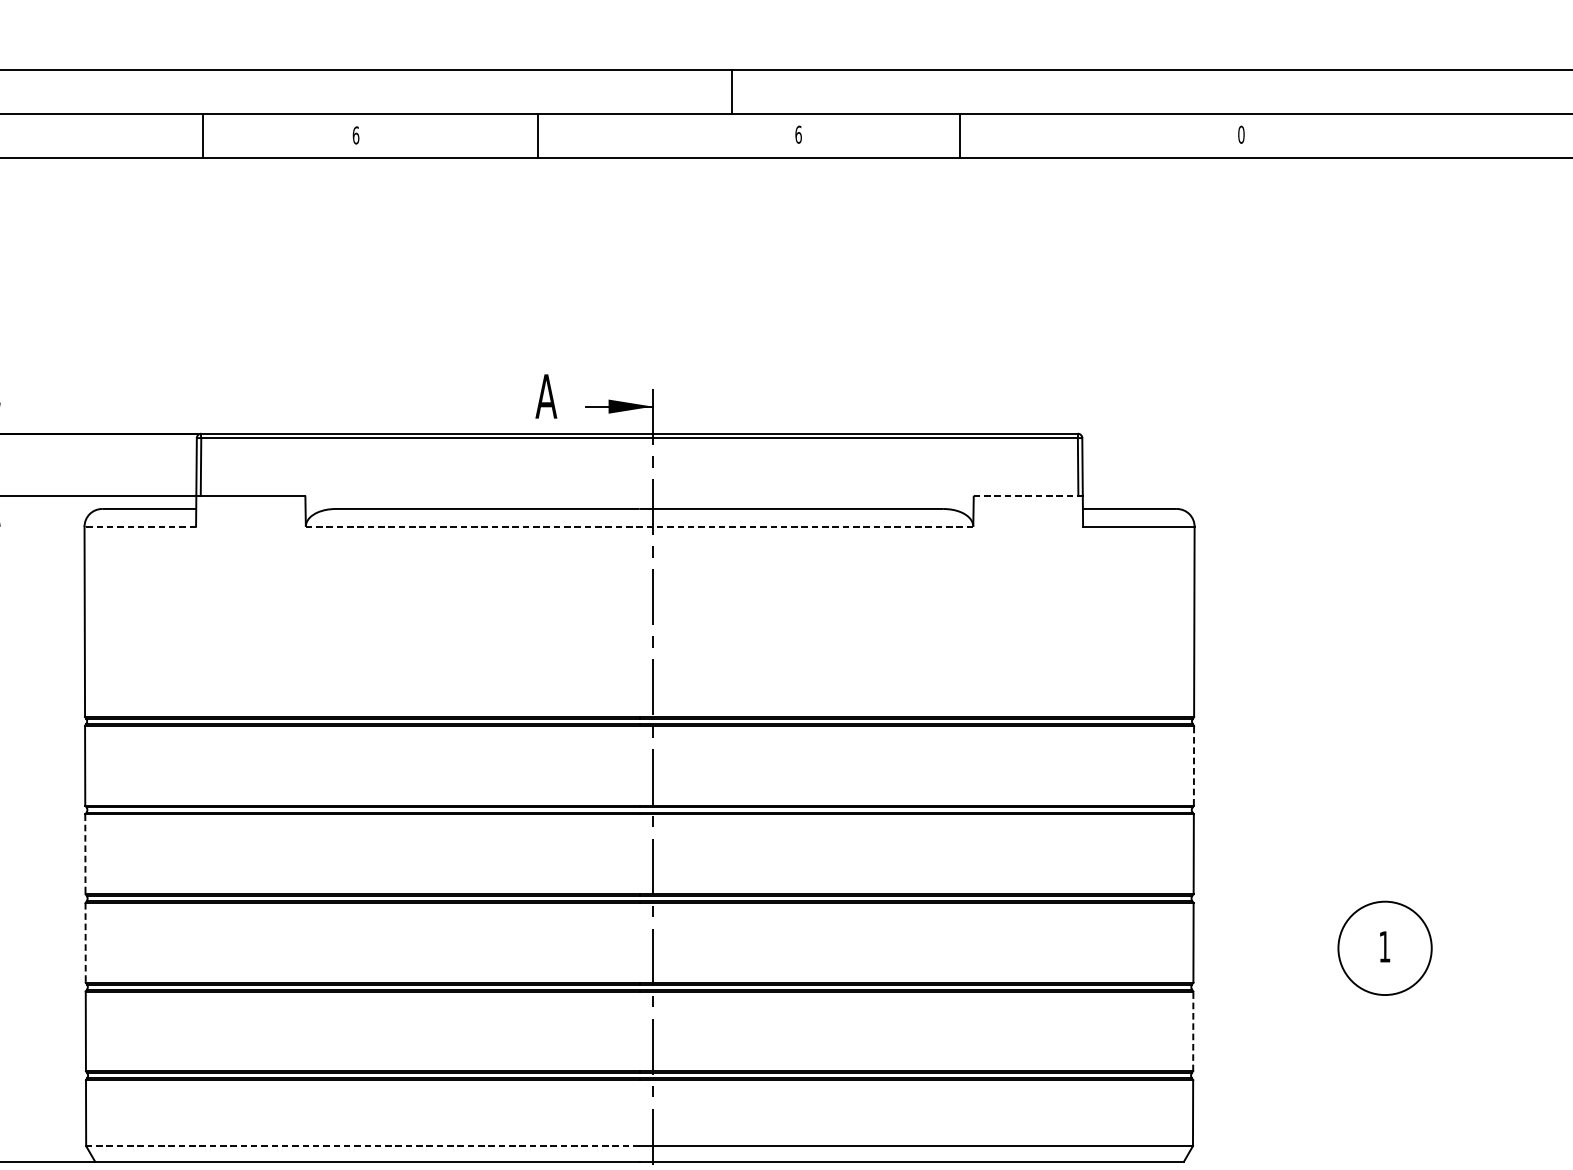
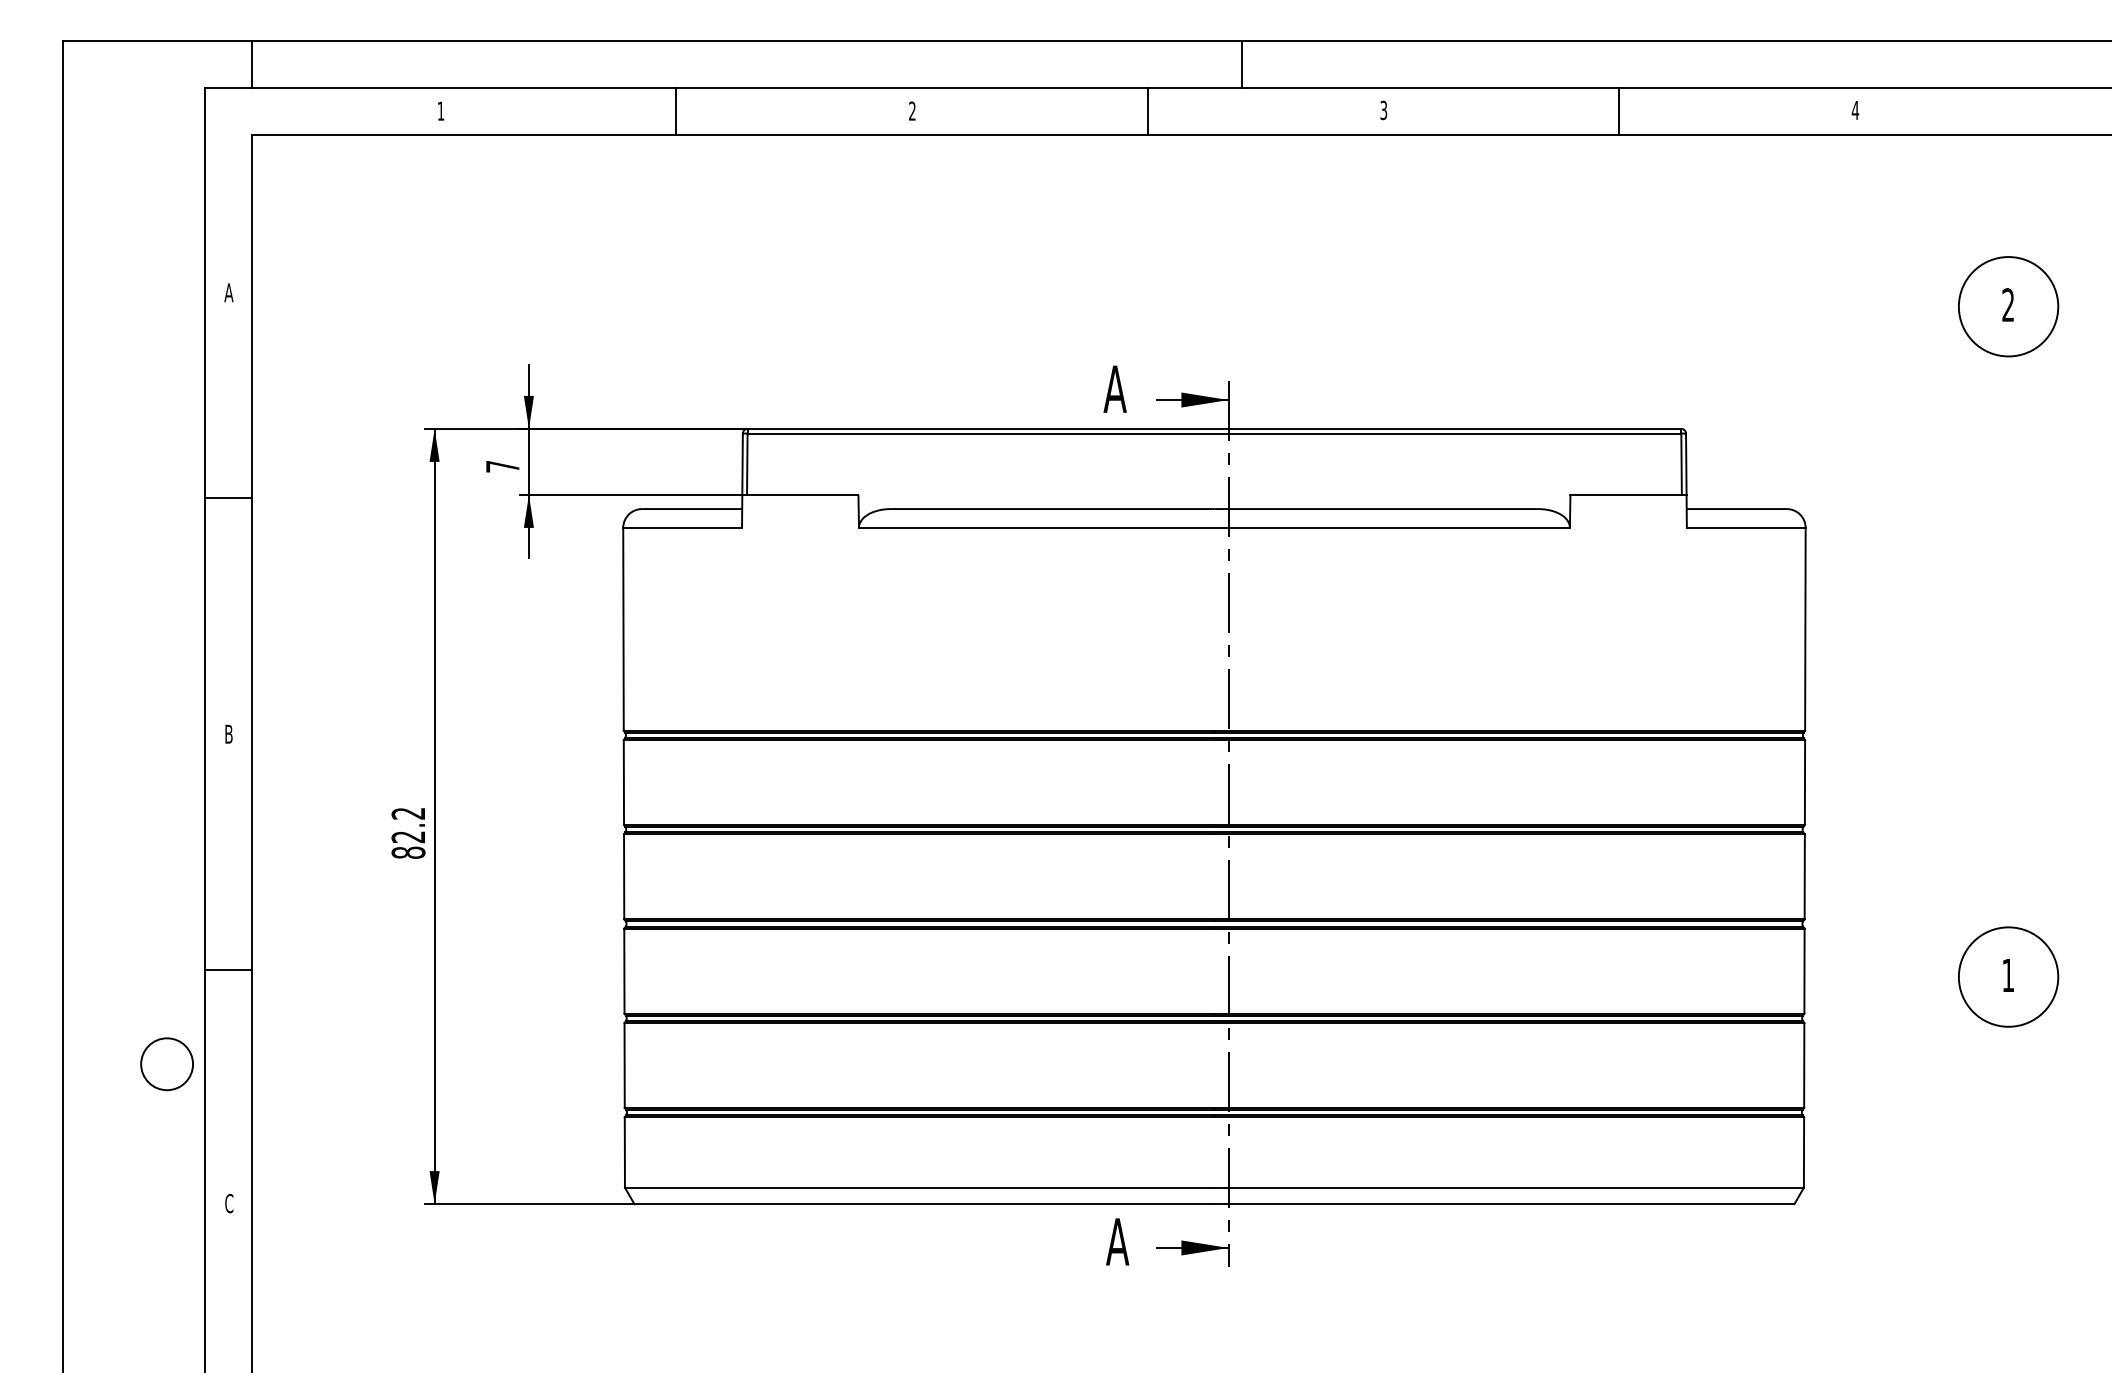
line: (732, 91) -> (1242, 64), moved
text: (356, 134) -> (912, 110), 6 -> 2
text: (798, 134) -> (1383, 110), 6 -> 3
text: (1241, 134) -> (1855, 110), 0 -> 4
line: (203, 135) -> (676, 111), moved
line: (537, 135) -> (1147, 111), moved
line: (959, 135) -> (1619, 111), moved
part: (1385, 318) -> (2008, 306), added
line: (1026, 495) -> (1626, 494), dashed -> solid
line: (140, 526) -> (682, 527), dashed -> solid
line: (638, 526) -> (1213, 527), dashed -> solid
line: (1193, 765) -> (1804, 782), dashed -> solid
line: (85, 854) -> (624, 877), dashed -> solid
line: (85, 943) -> (624, 971), dashed -> solid
line: (1193, 1030) -> (1804, 1064), dashed -> solid
line: (362, 1145) -> (919, 1187), dashed -> solid

